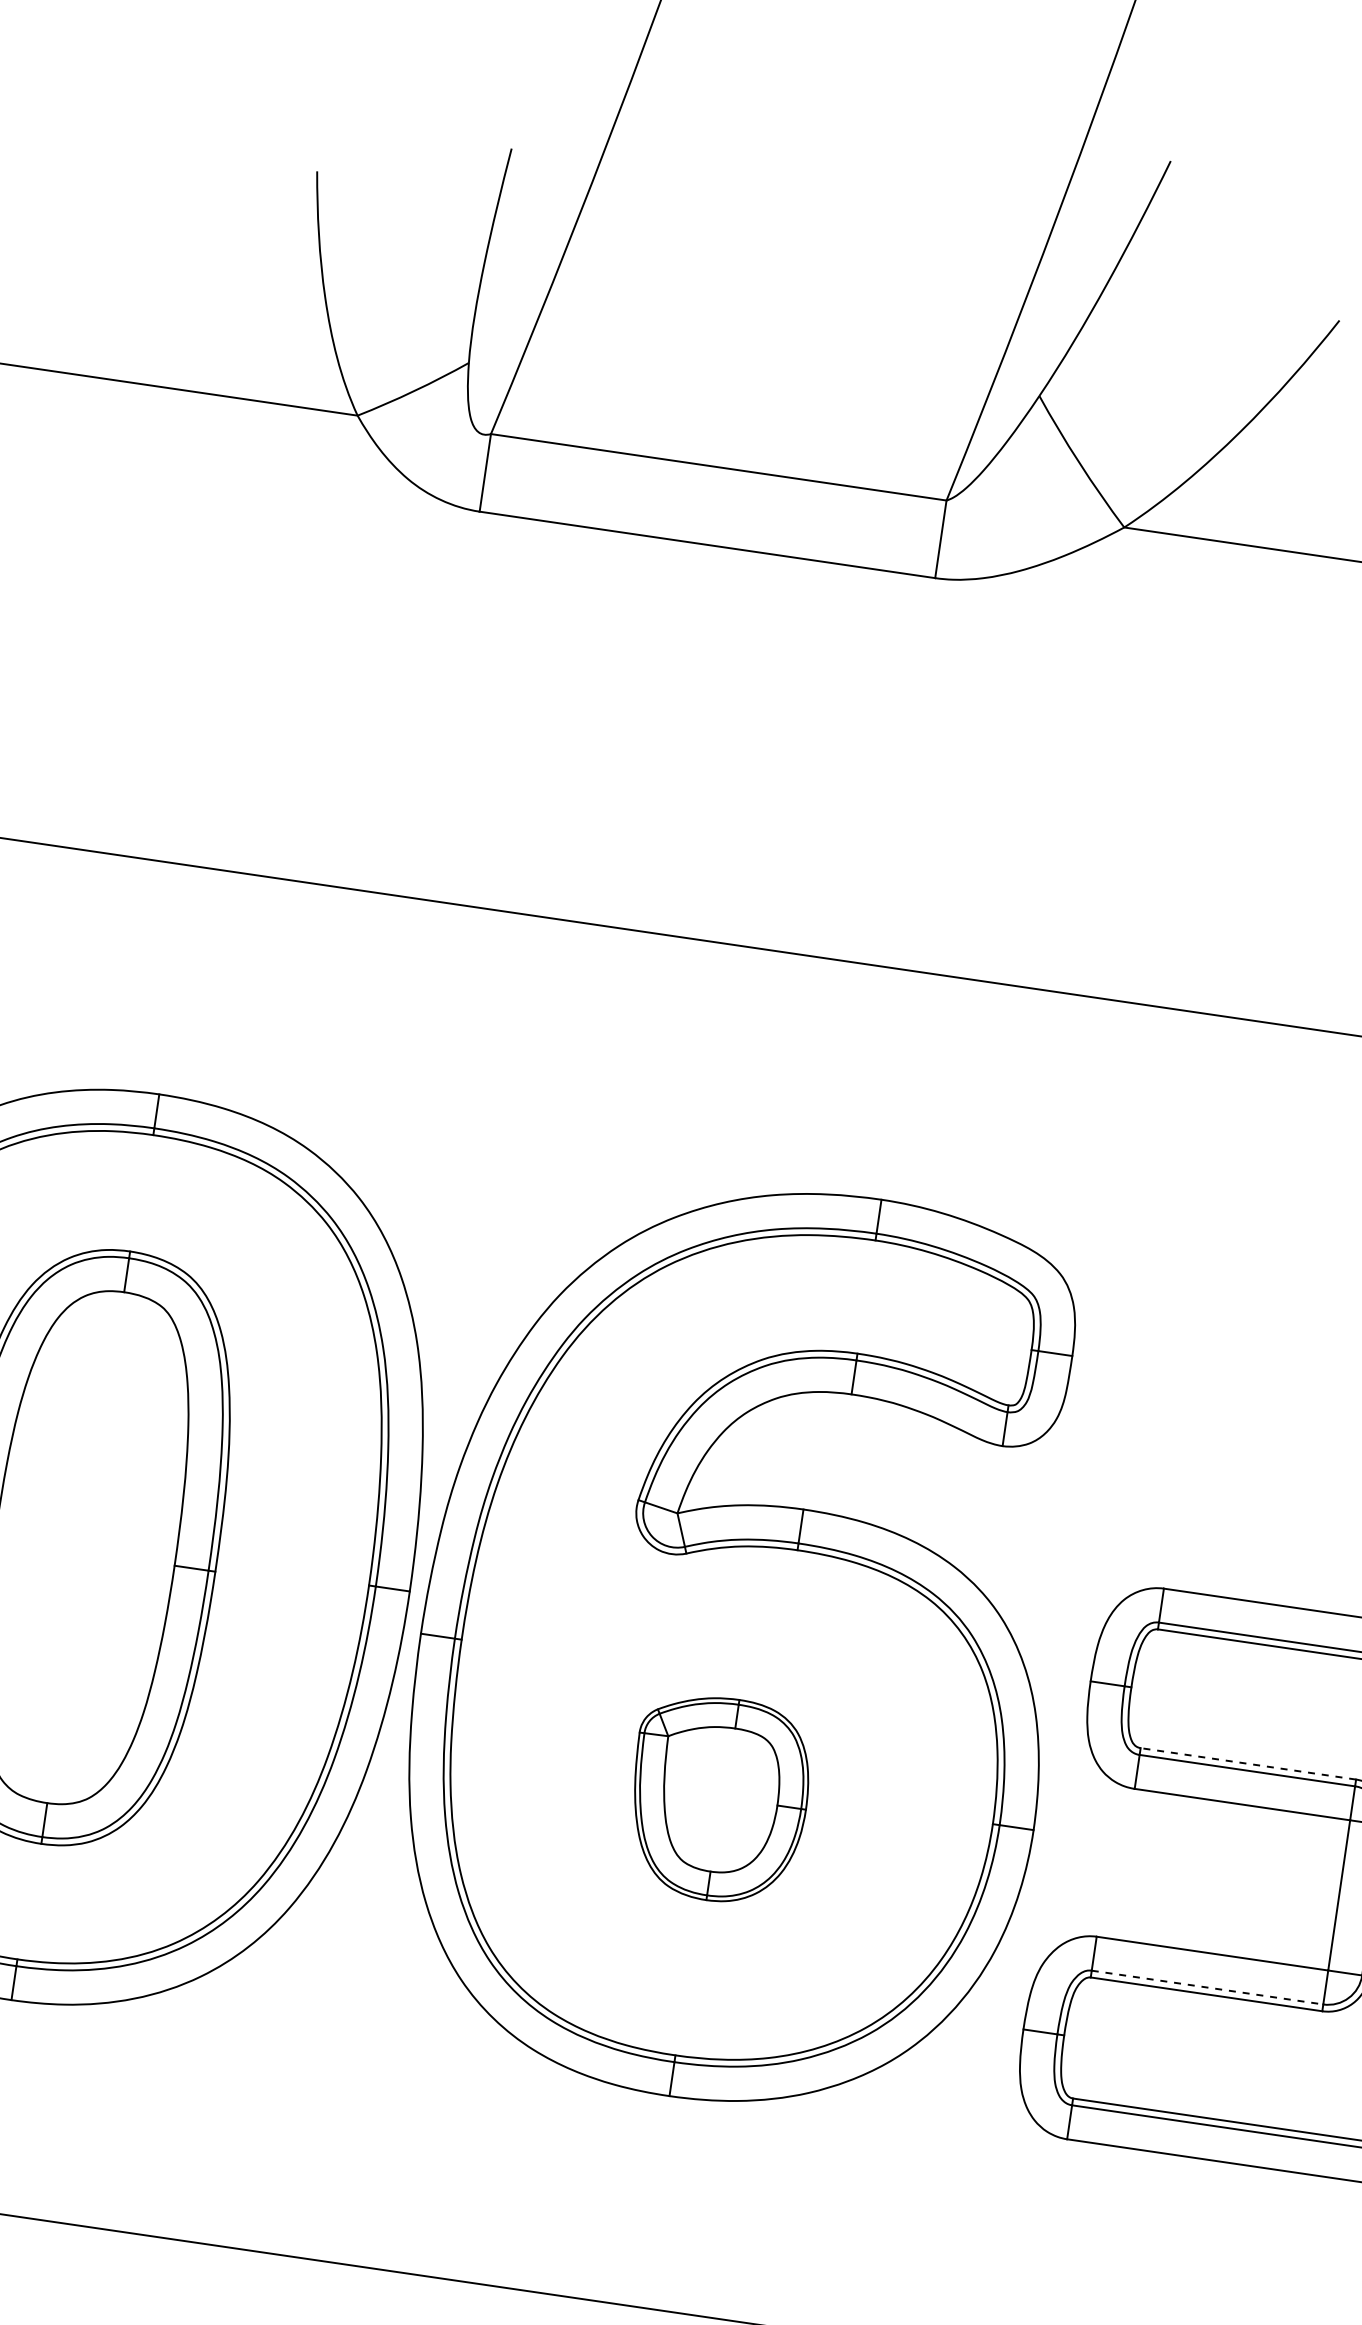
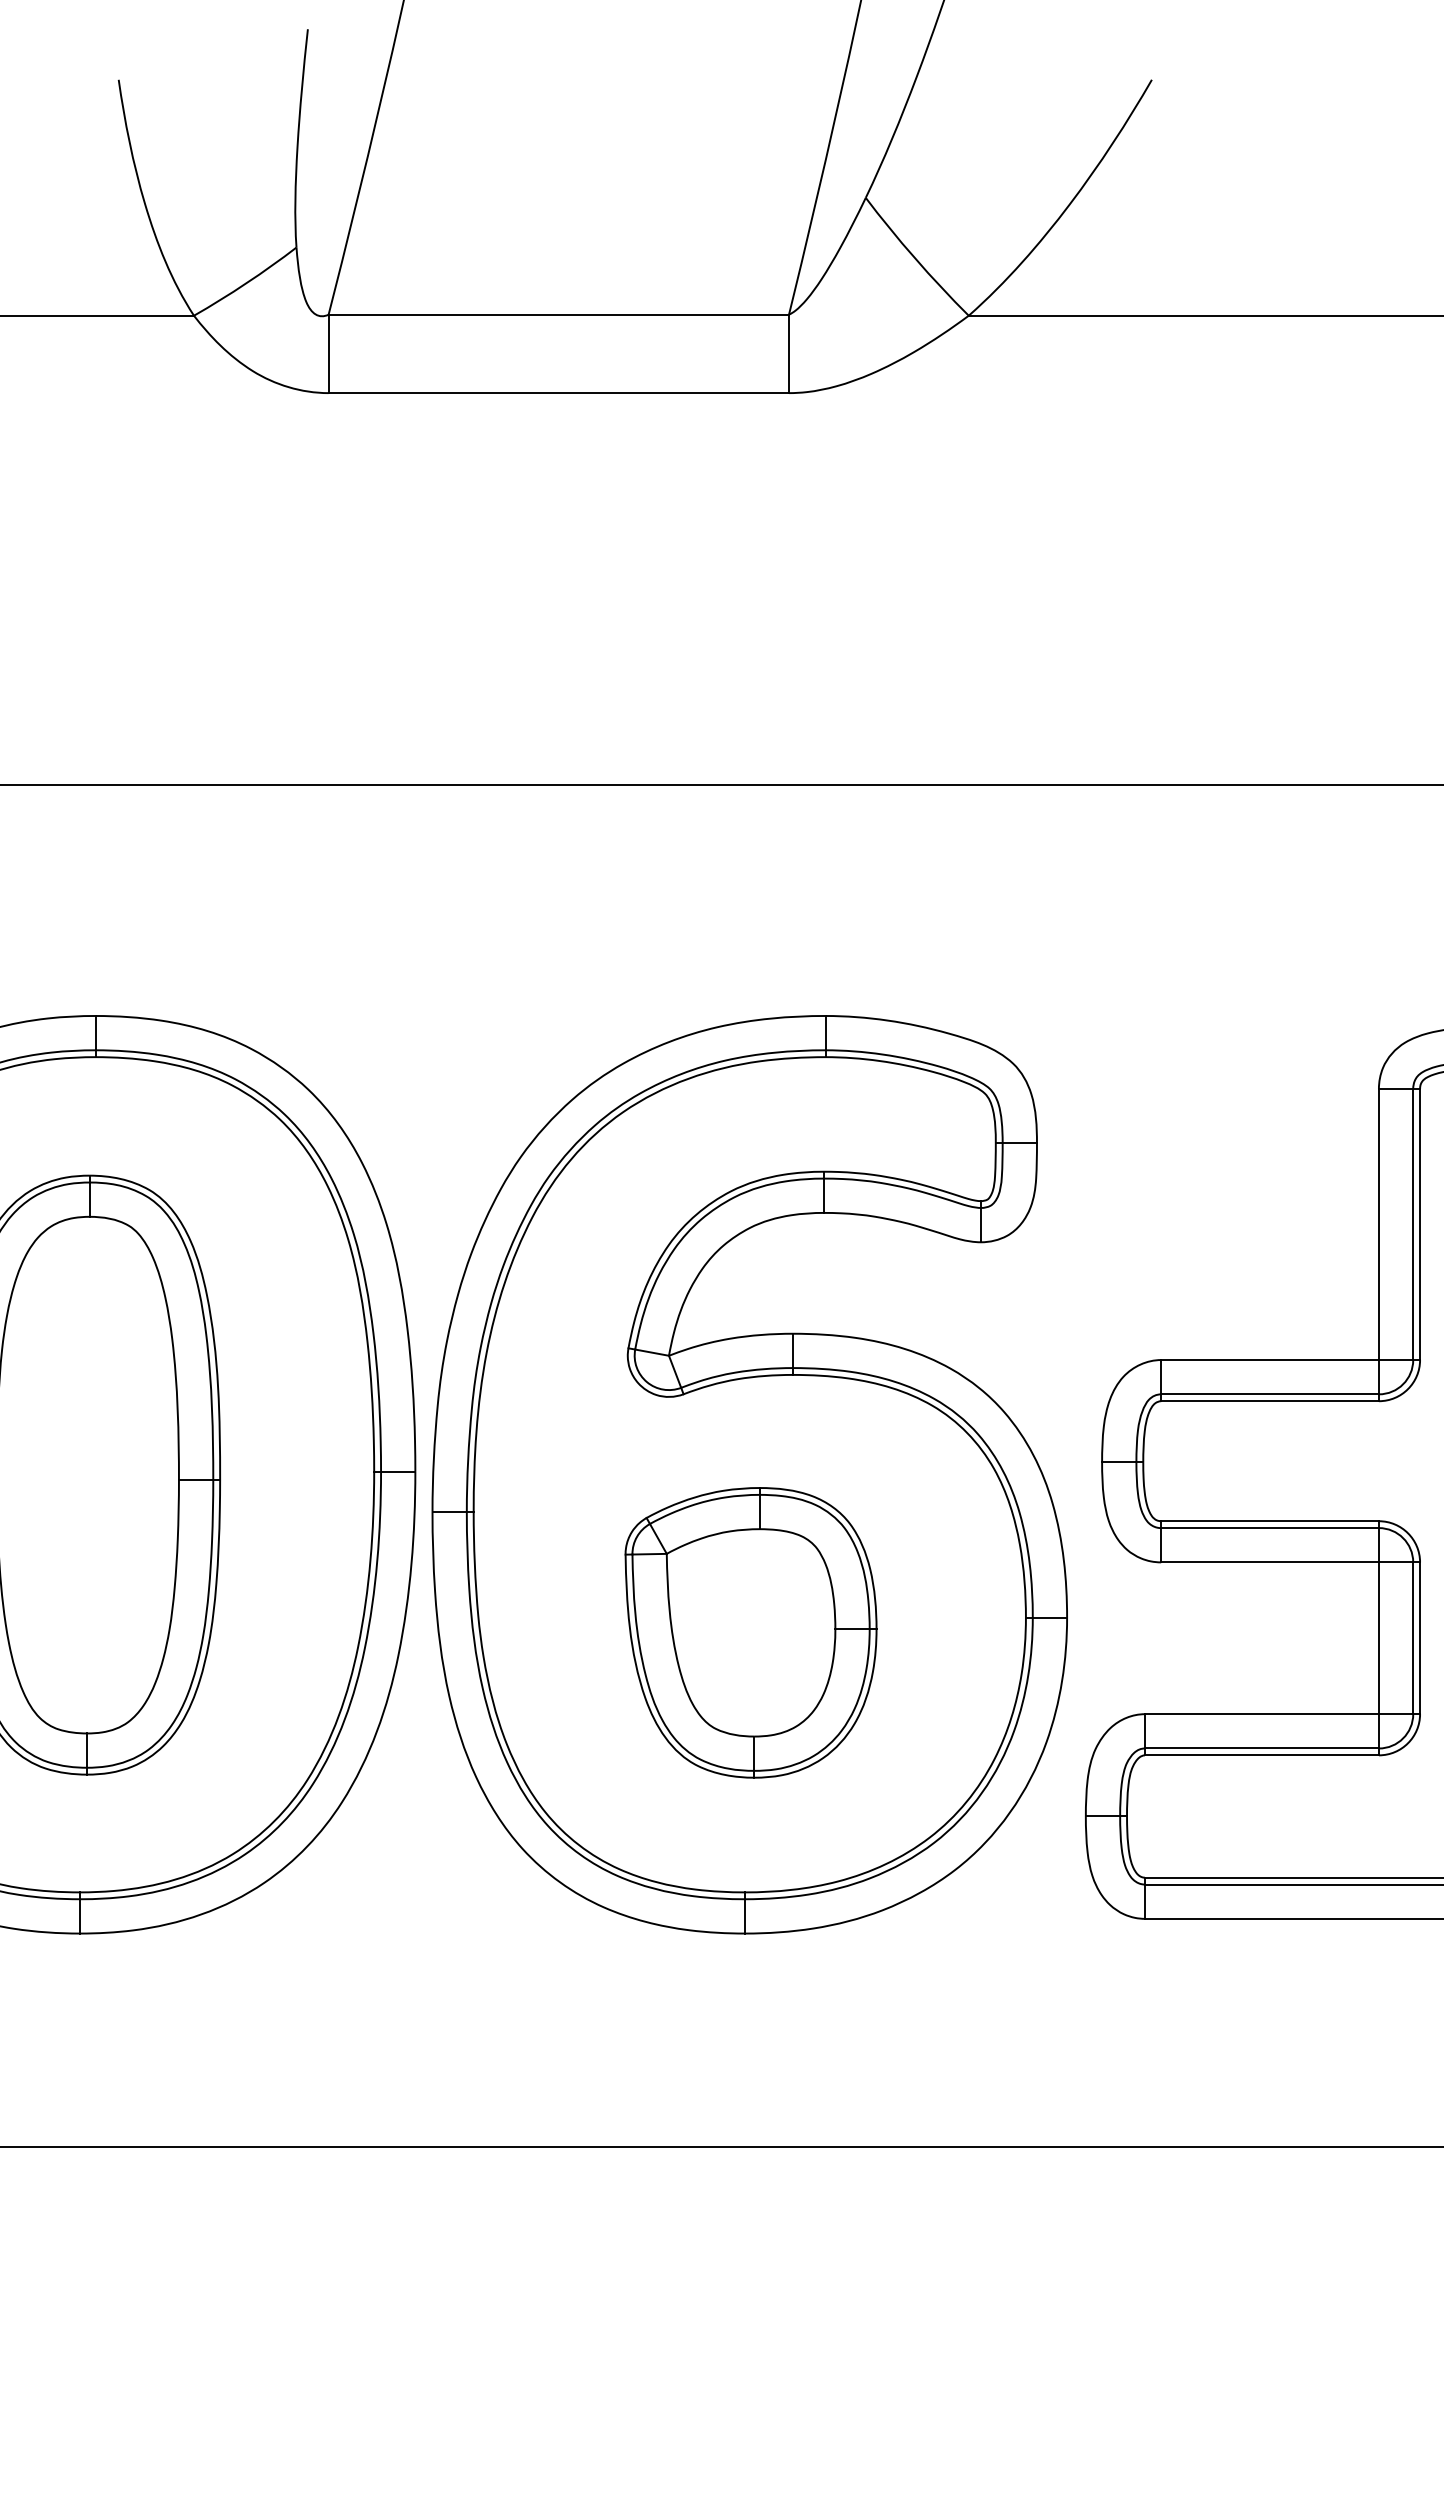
line: (1248, 1764) -> (1270, 1521), dashed -> solid
part: (718, 1798) -> (750, 1632), size x1.43
line: (1207, 1987) -> (1261, 1748), dashed -> solid

